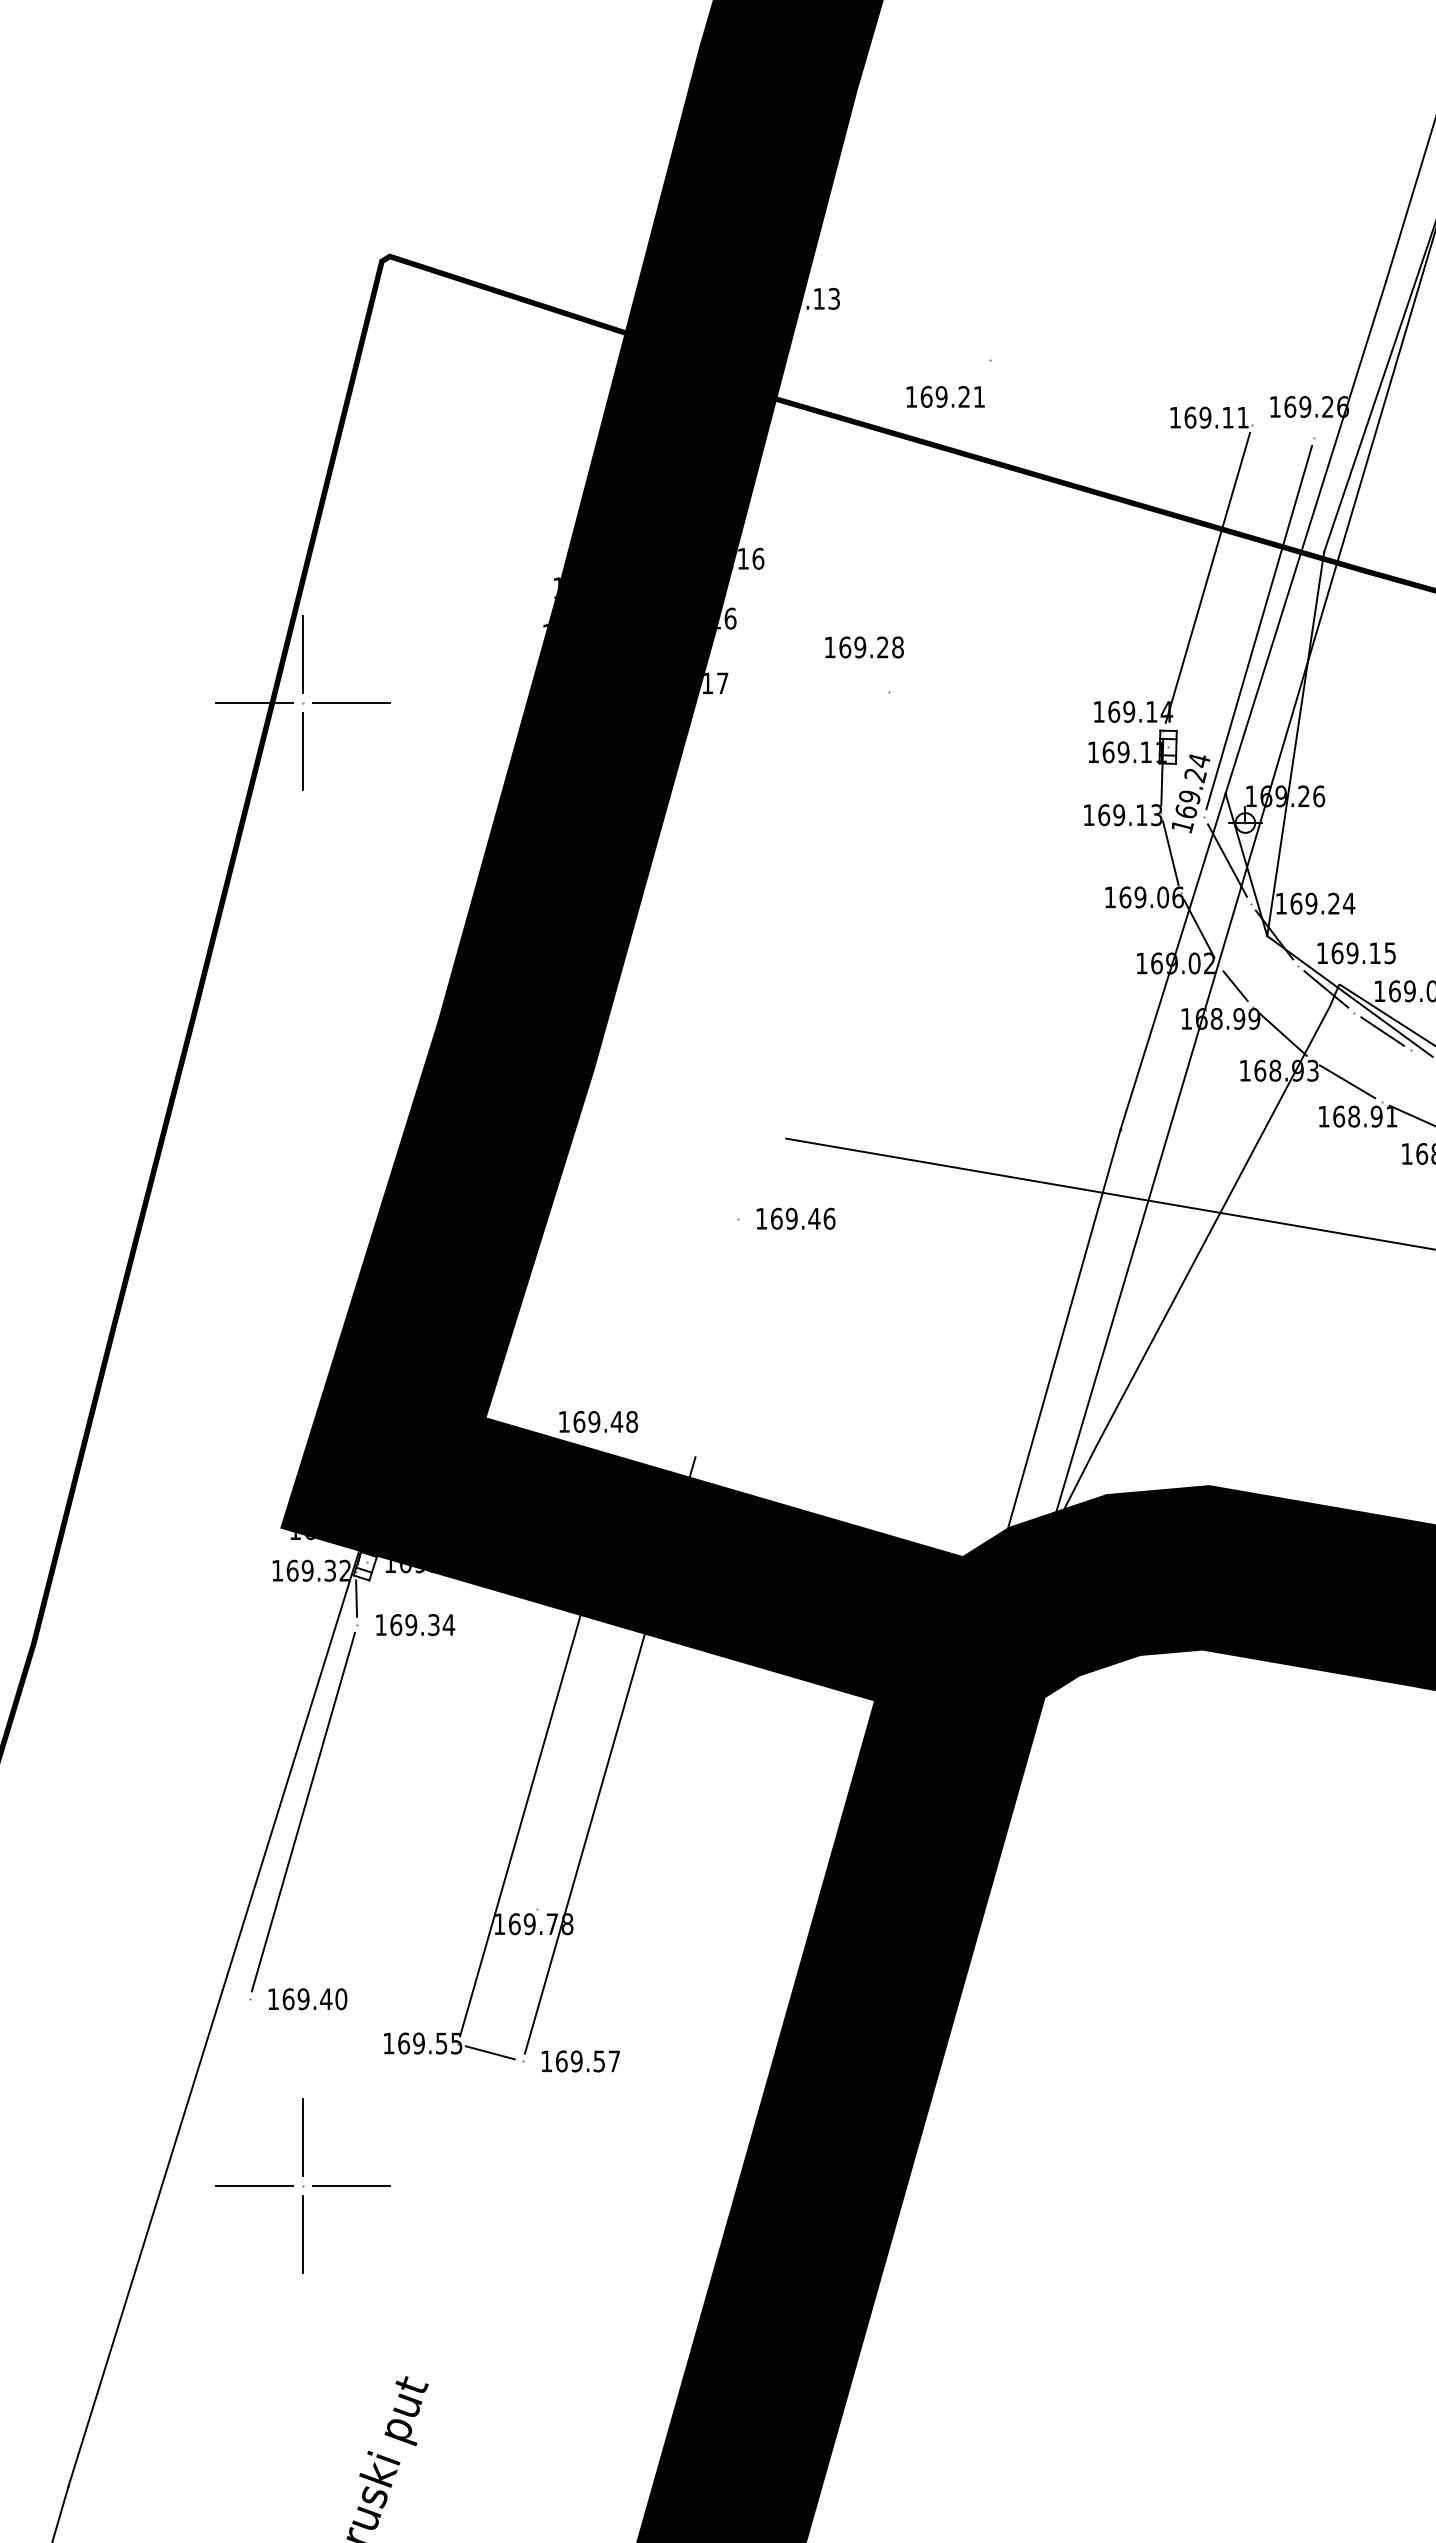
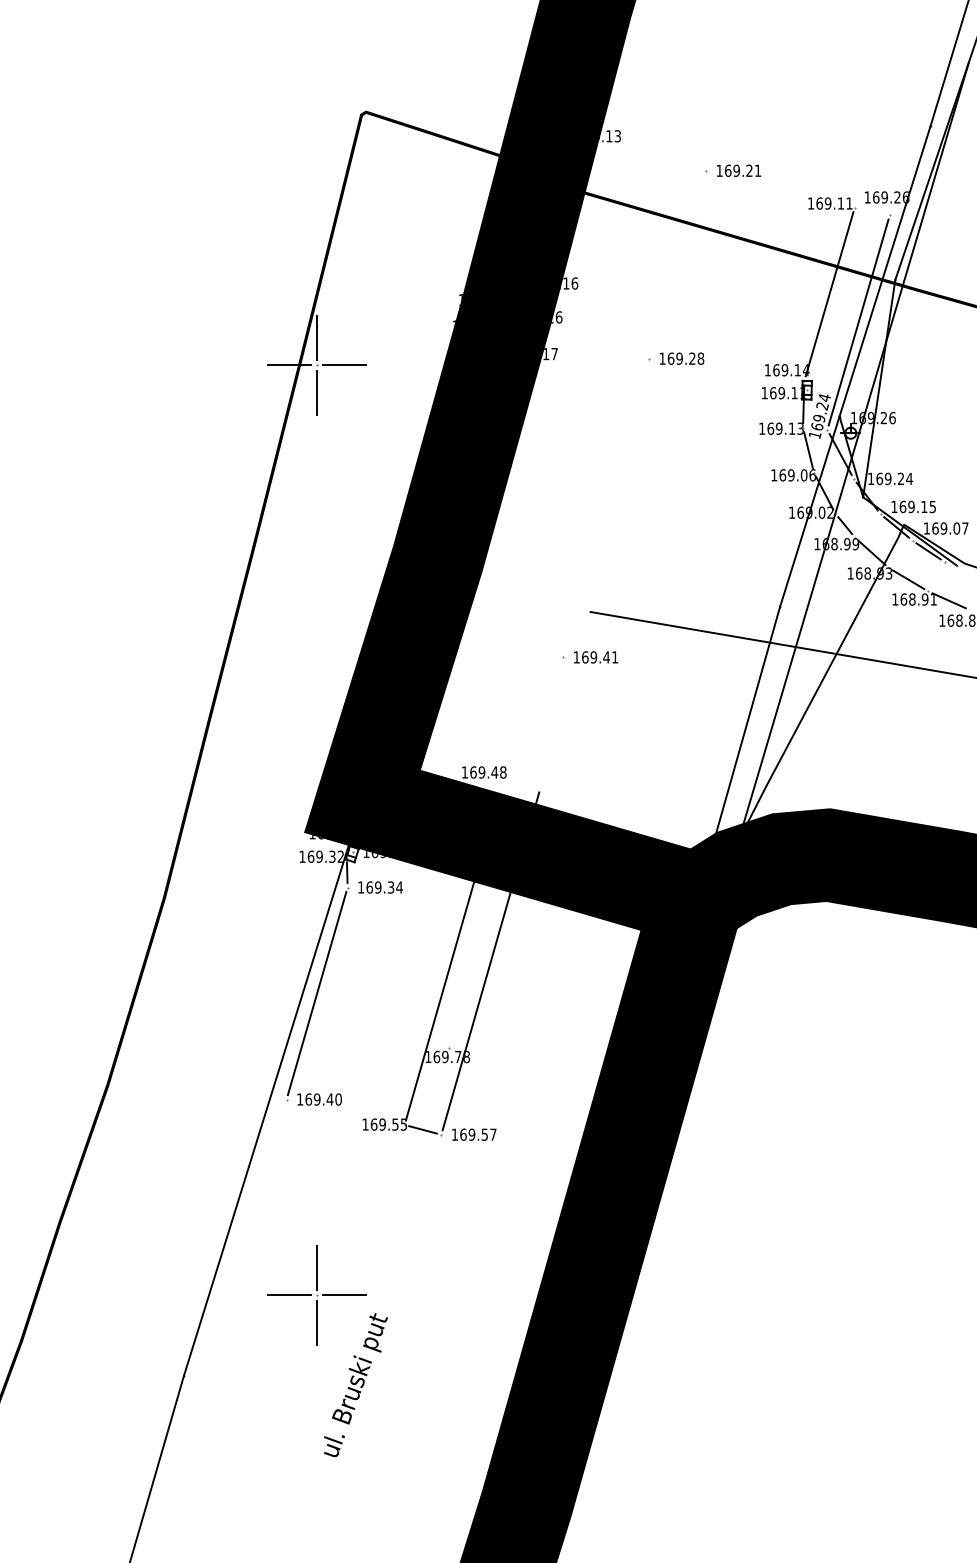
text: (946, 396) -> (739, 170), moved
text: (863, 647) -> (681, 358), moved
text: (830, 1218) -> (615, 657), 169.46 -> 169.41
part: (302, 2186) -> (316, 1295), moved

